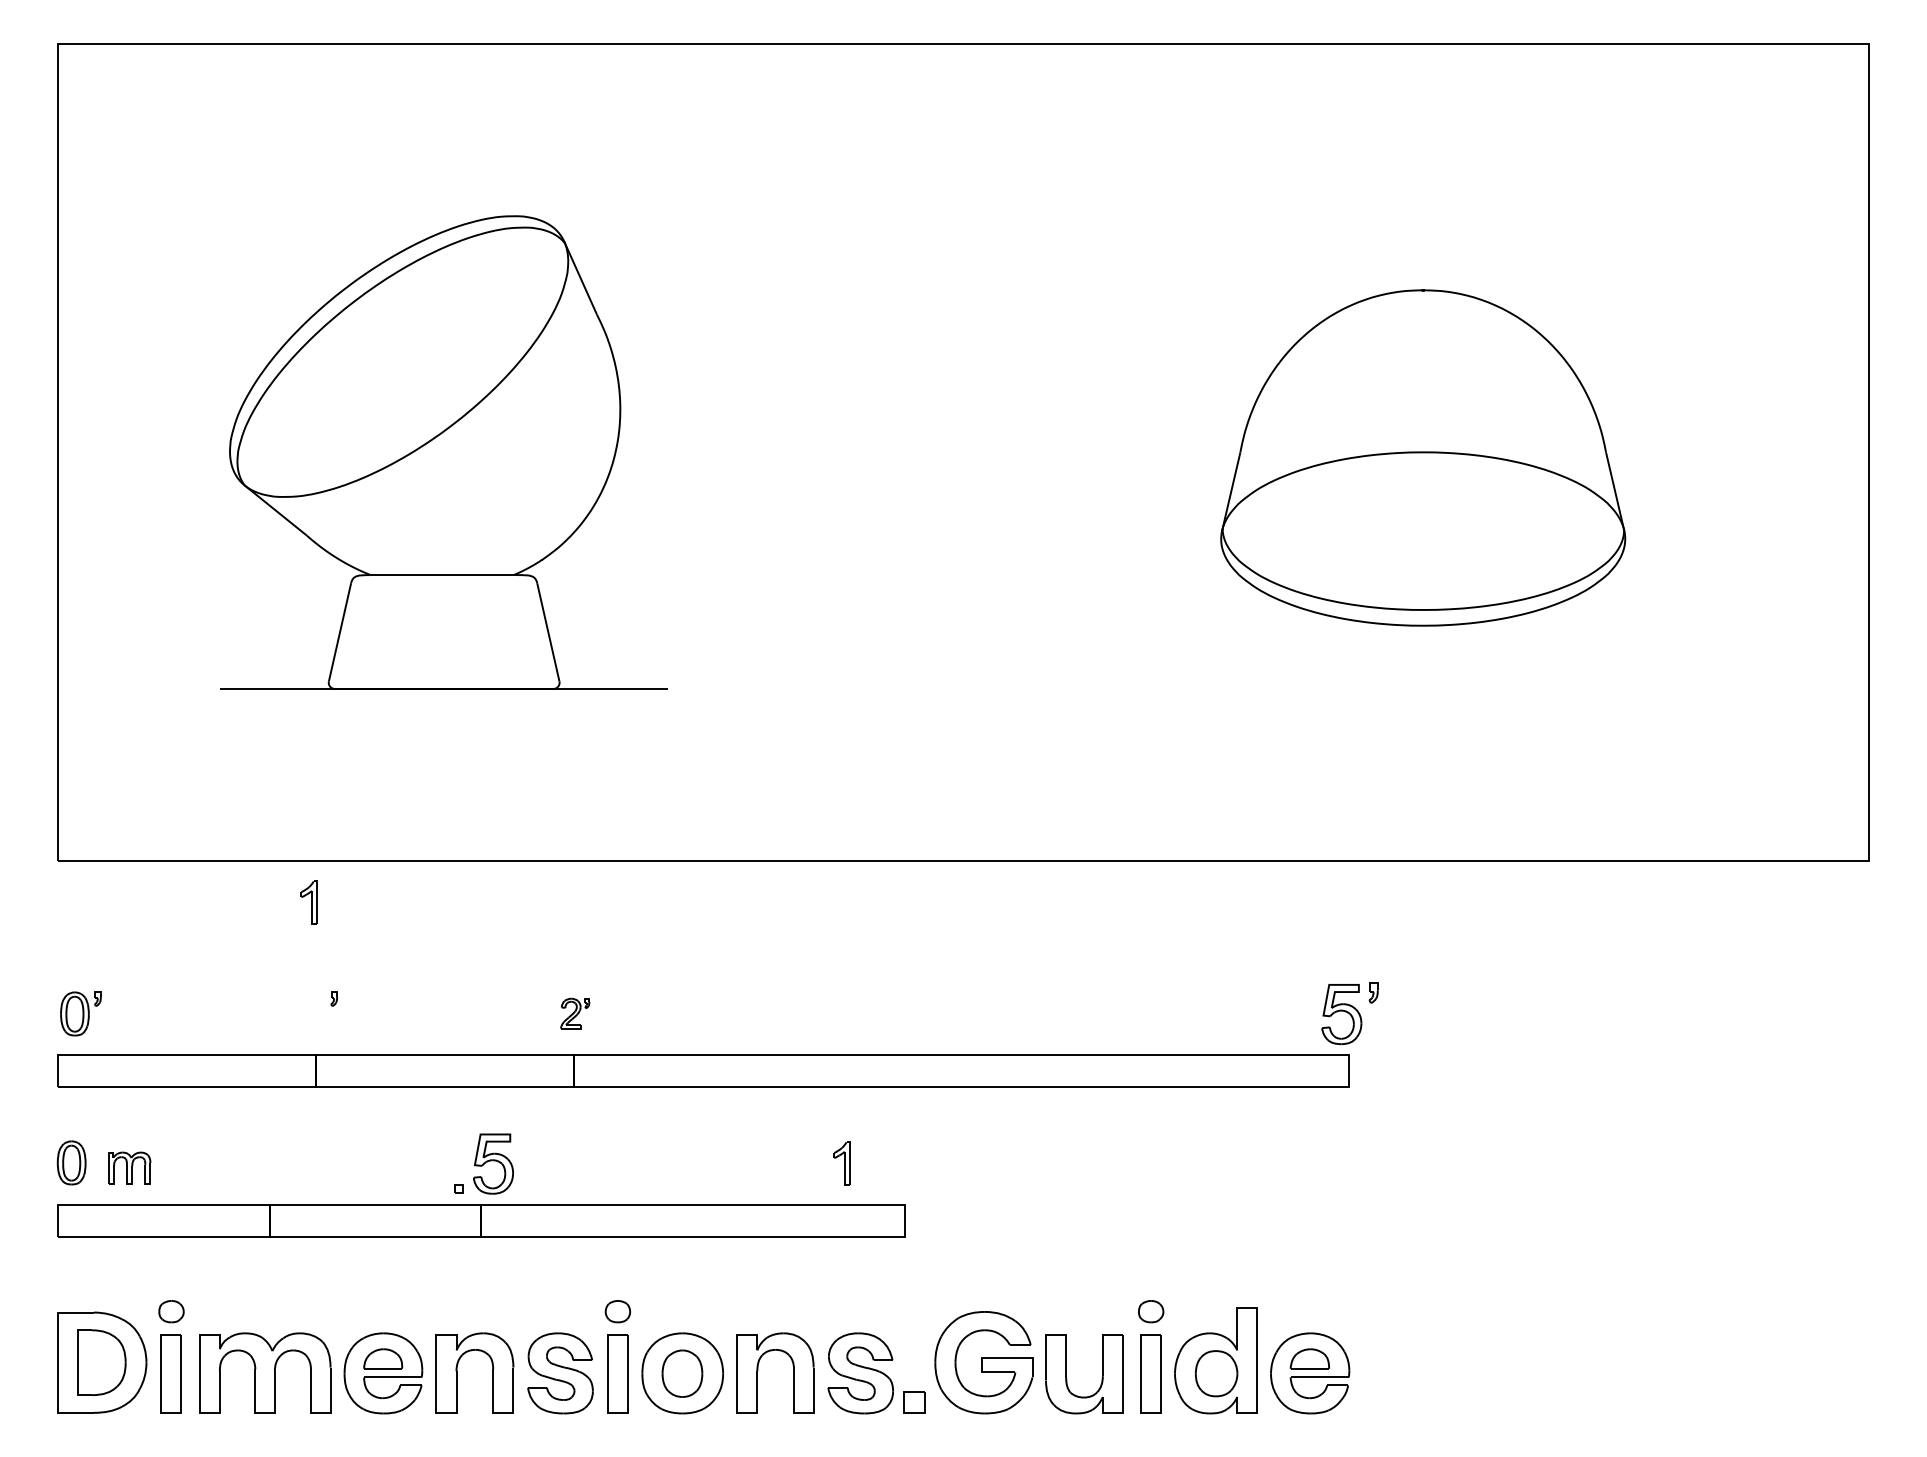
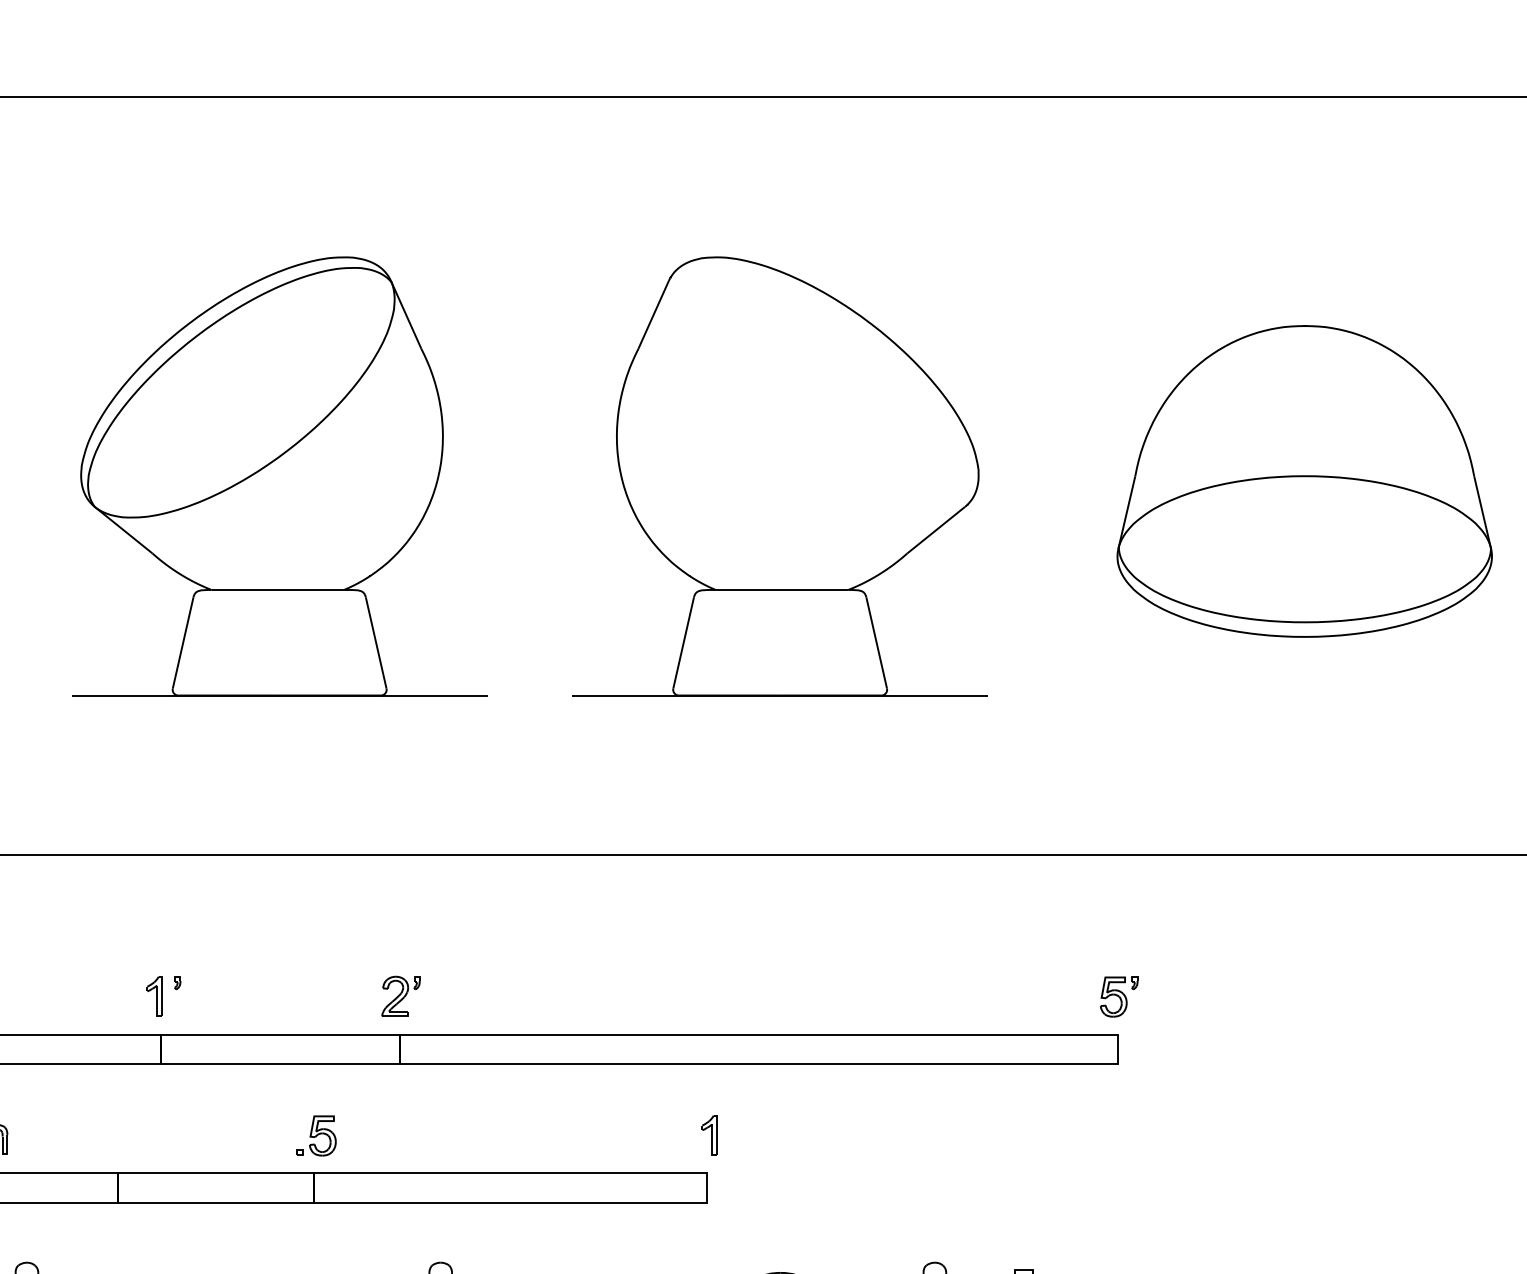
part: (984, 452) -> (780, 476), added
part: (1423, 457) -> (1305, 480), moved
part: (308, 902) -> (153, 996), moved
part: (575, 1013) -> (401, 996), size x1.43
part: (1349, 1013) -> (1118, 996), size x0.71
part: (841, 1163) -> (709, 1135), moved
part: (483, 1164) -> (316, 1136), size x0.71

